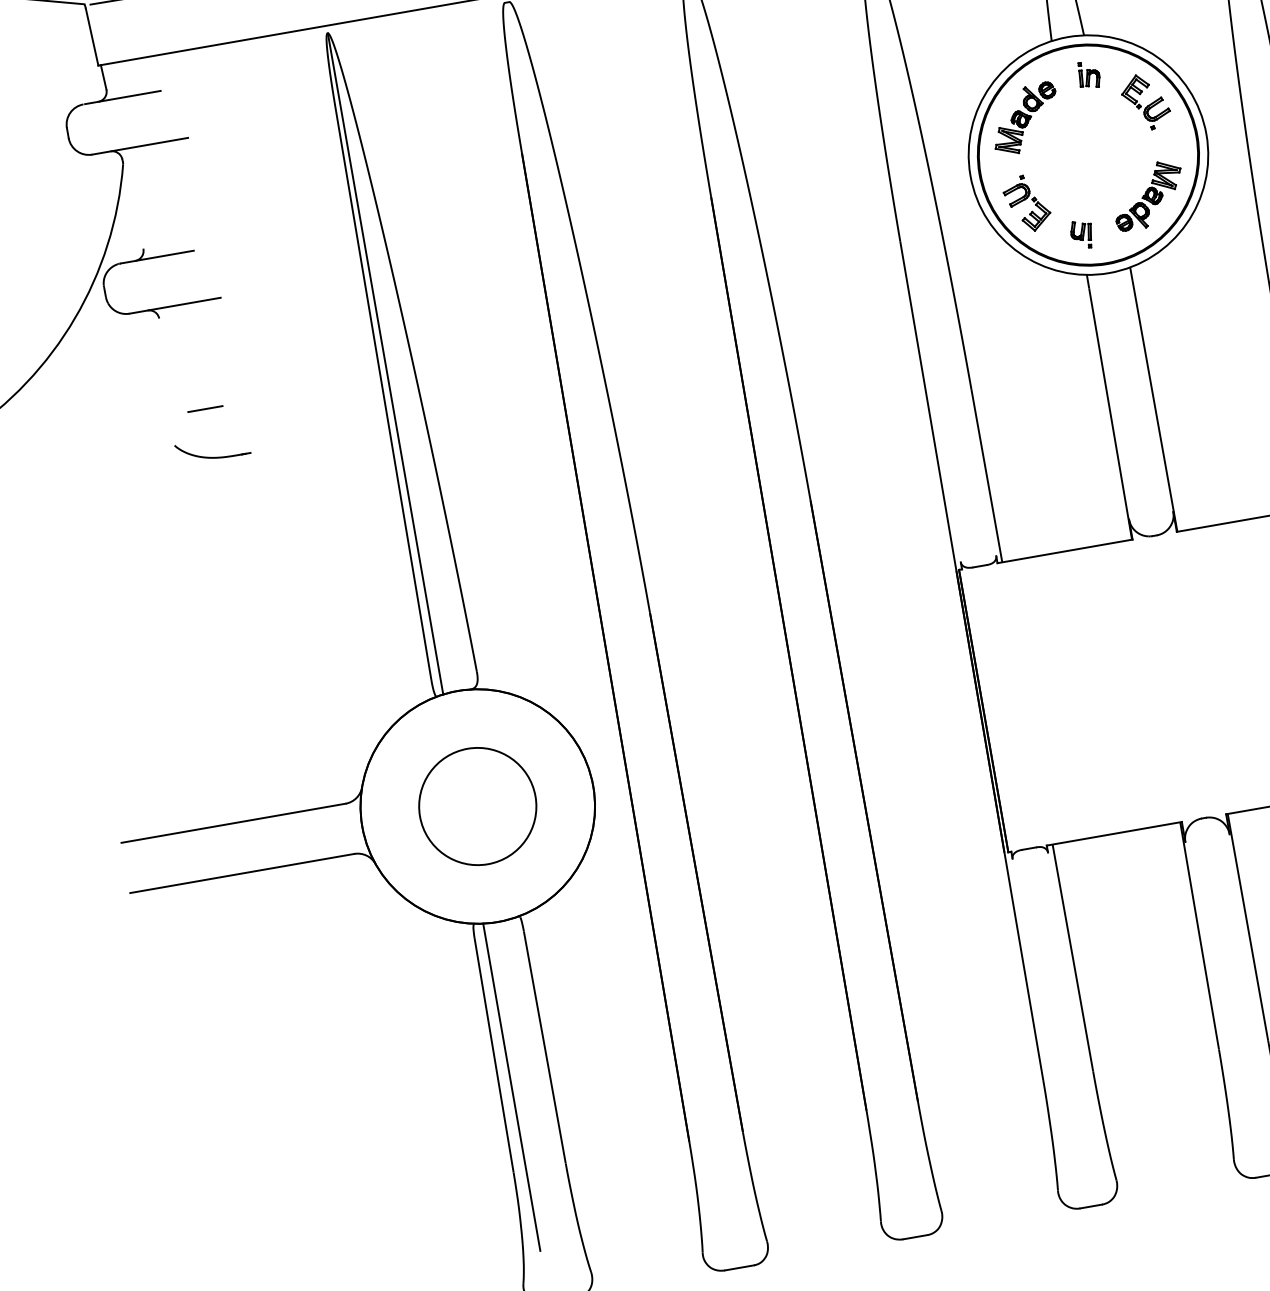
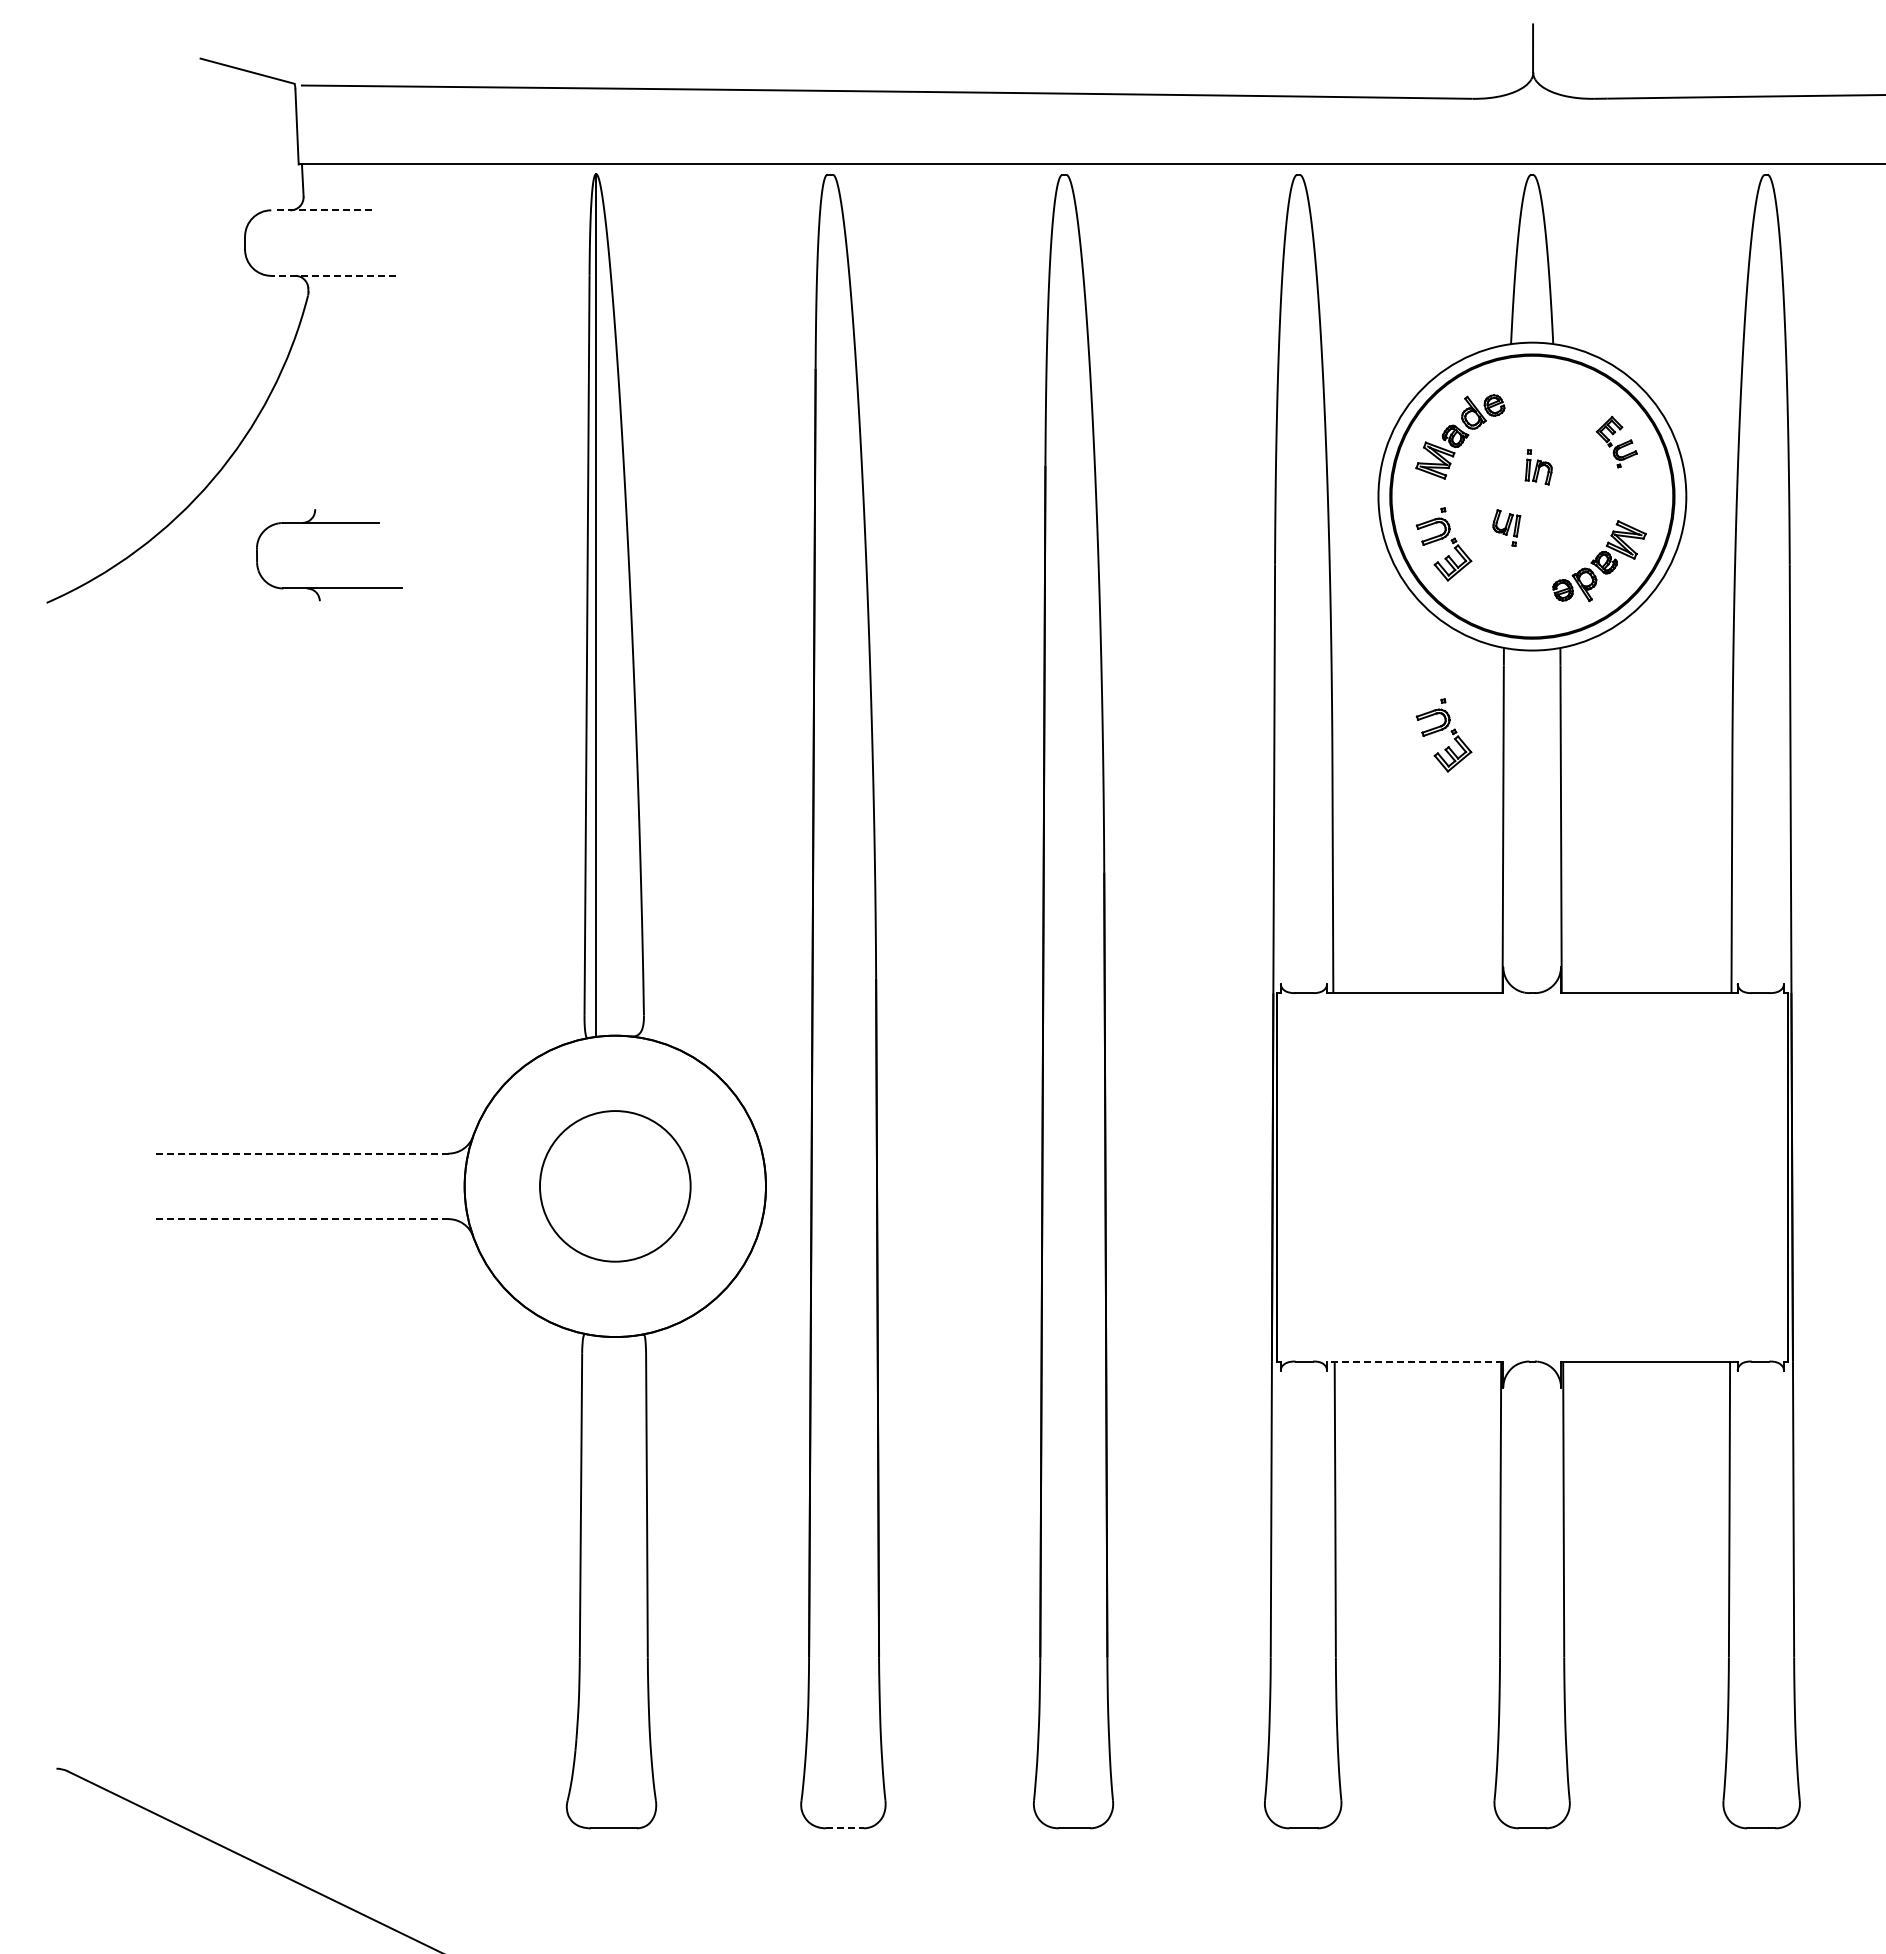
part: (1088, 75) -> (1538, 467), moved
line: (122, 97) -> (322, 210), solid -> dashed
part: (1145, 101) -> (1616, 441), size x0.7
line: (139, 146) -> (333, 275), solid -> dashed
part: (1081, 234) -> (1506, 527), moved
part: (156, 257) -> (329, 523), moved
part: (1052, 350) -> (1443, 735), added
line: (205, 409) -> (358, 623), removed
part: (213, 456) -> (358, 685), removed
line: (232, 823) -> (301, 1153), solid -> dashed
line: (1113, 833) -> (1414, 1361), solid -> dashed
line: (241, 873) -> (301, 1219), solid -> dashed
line: (511, 1086) -> (596, 1548), removed
line: (739, 1268) -> (844, 1828), solid -> dashed

